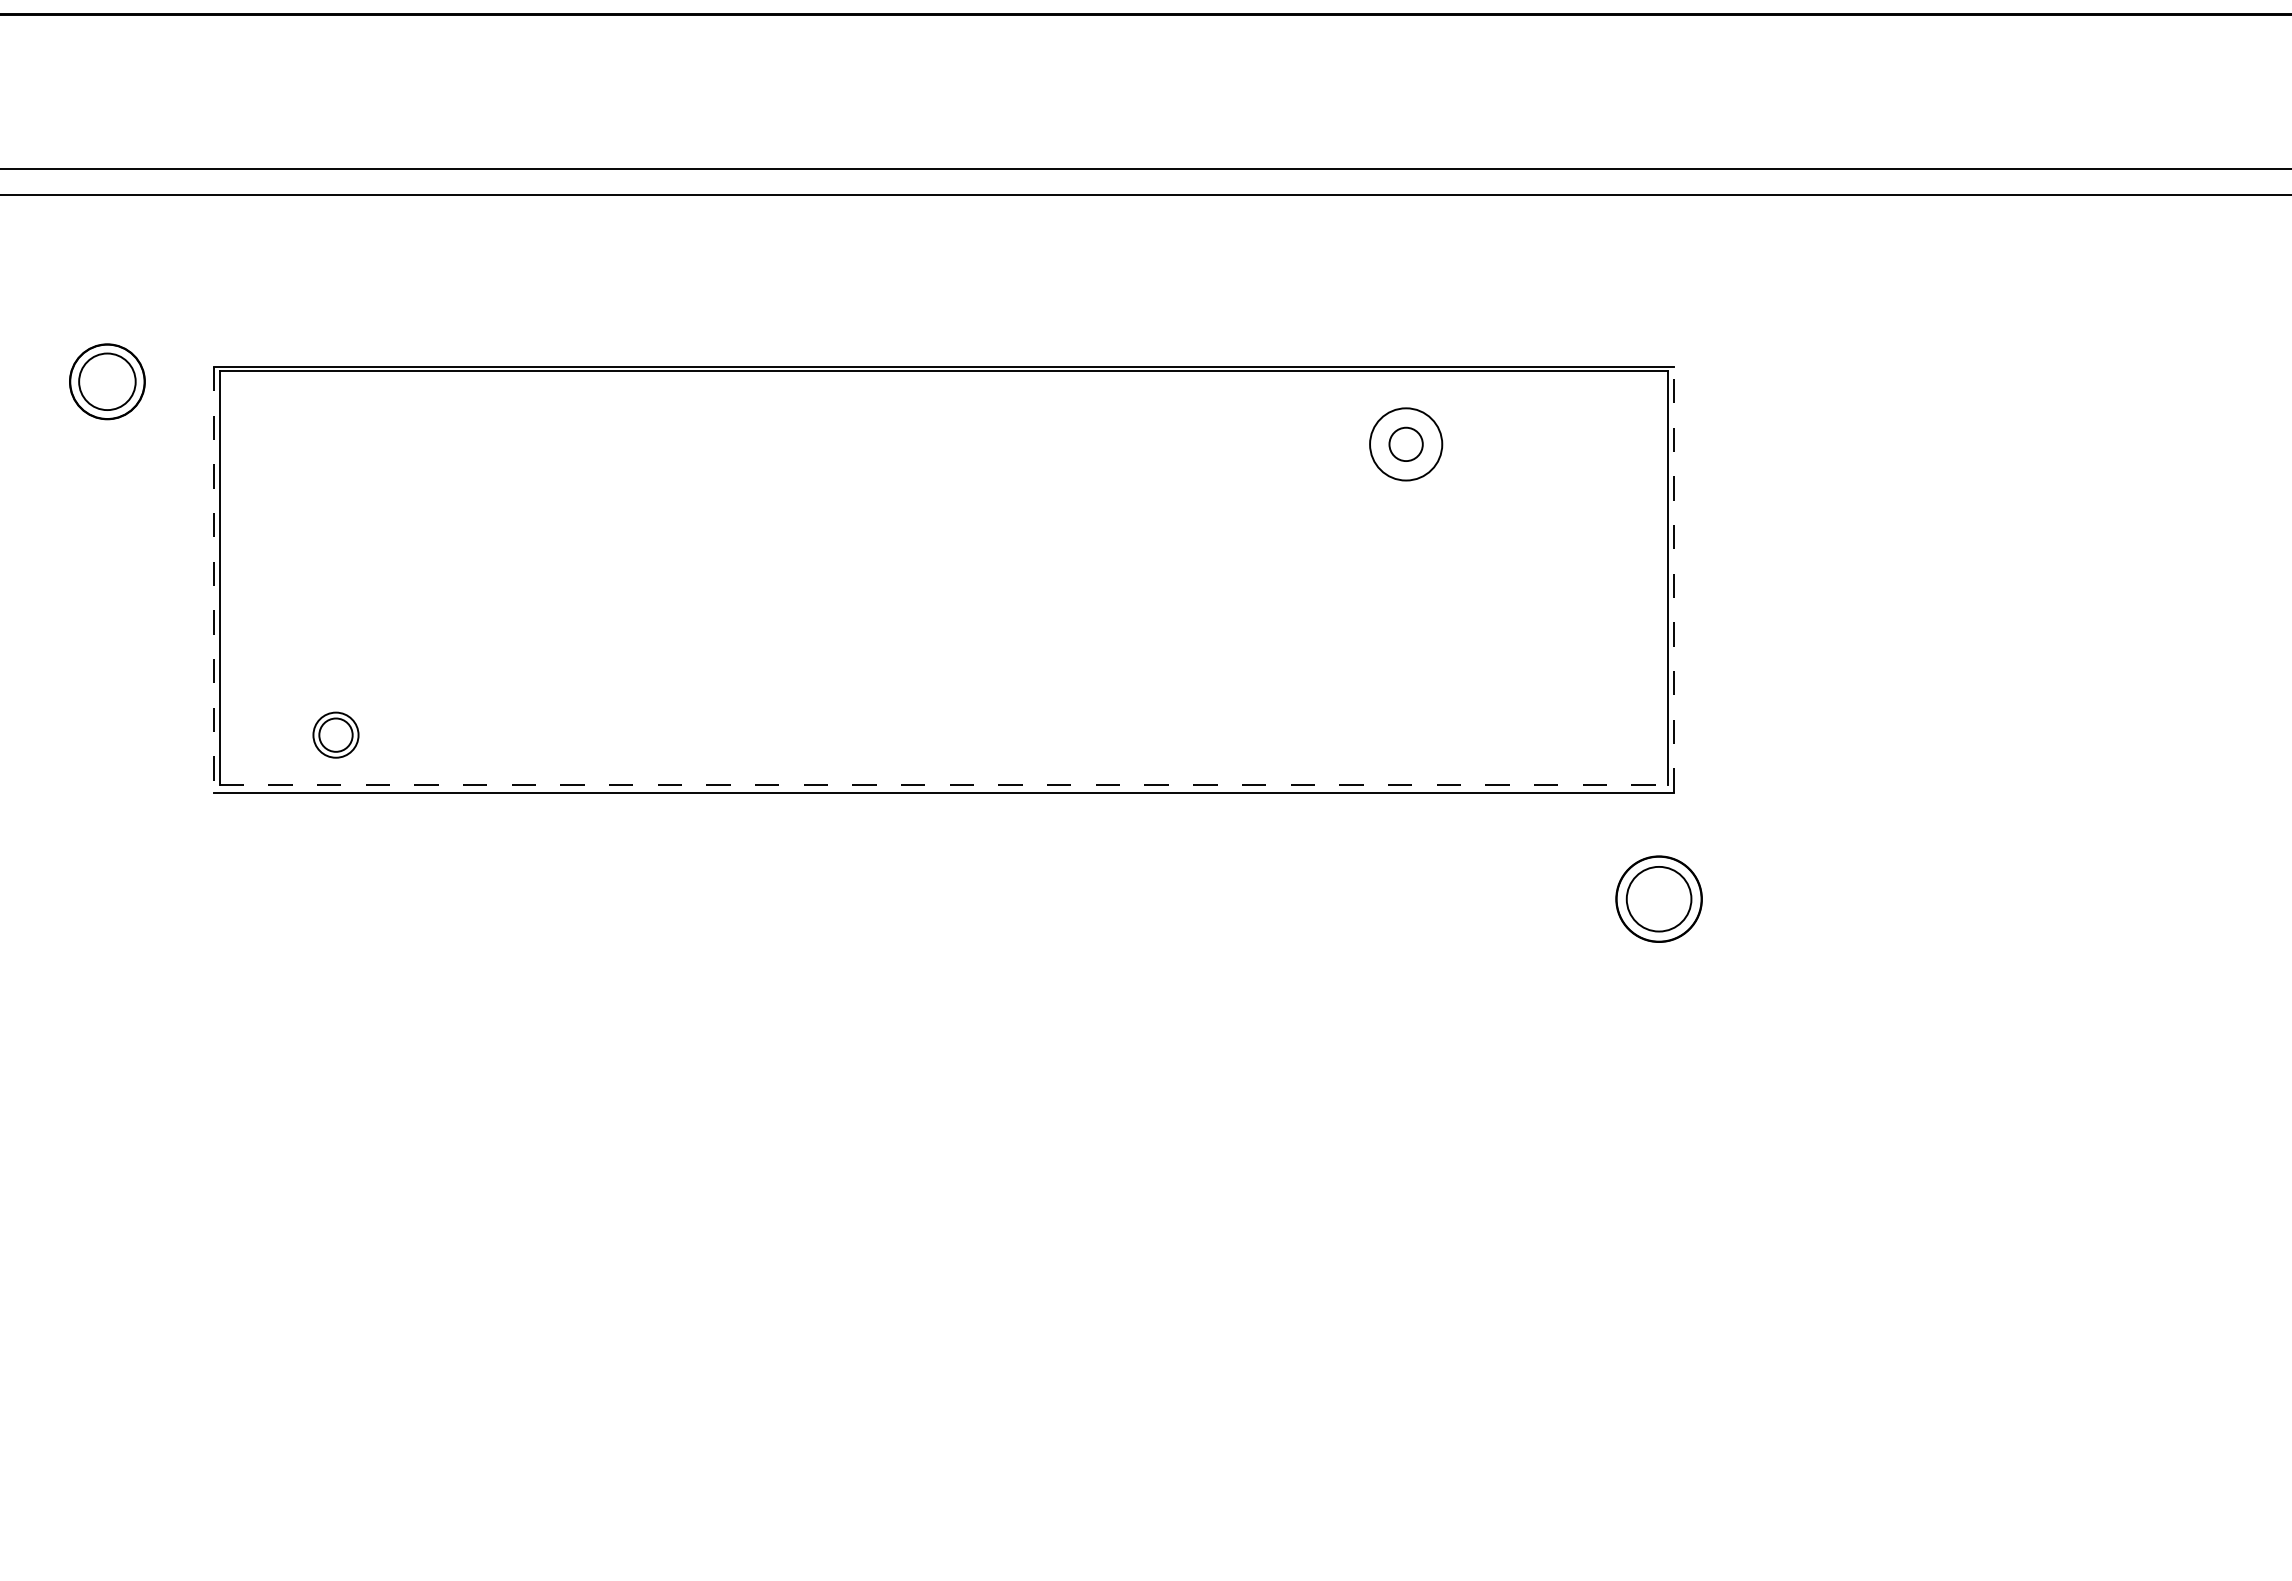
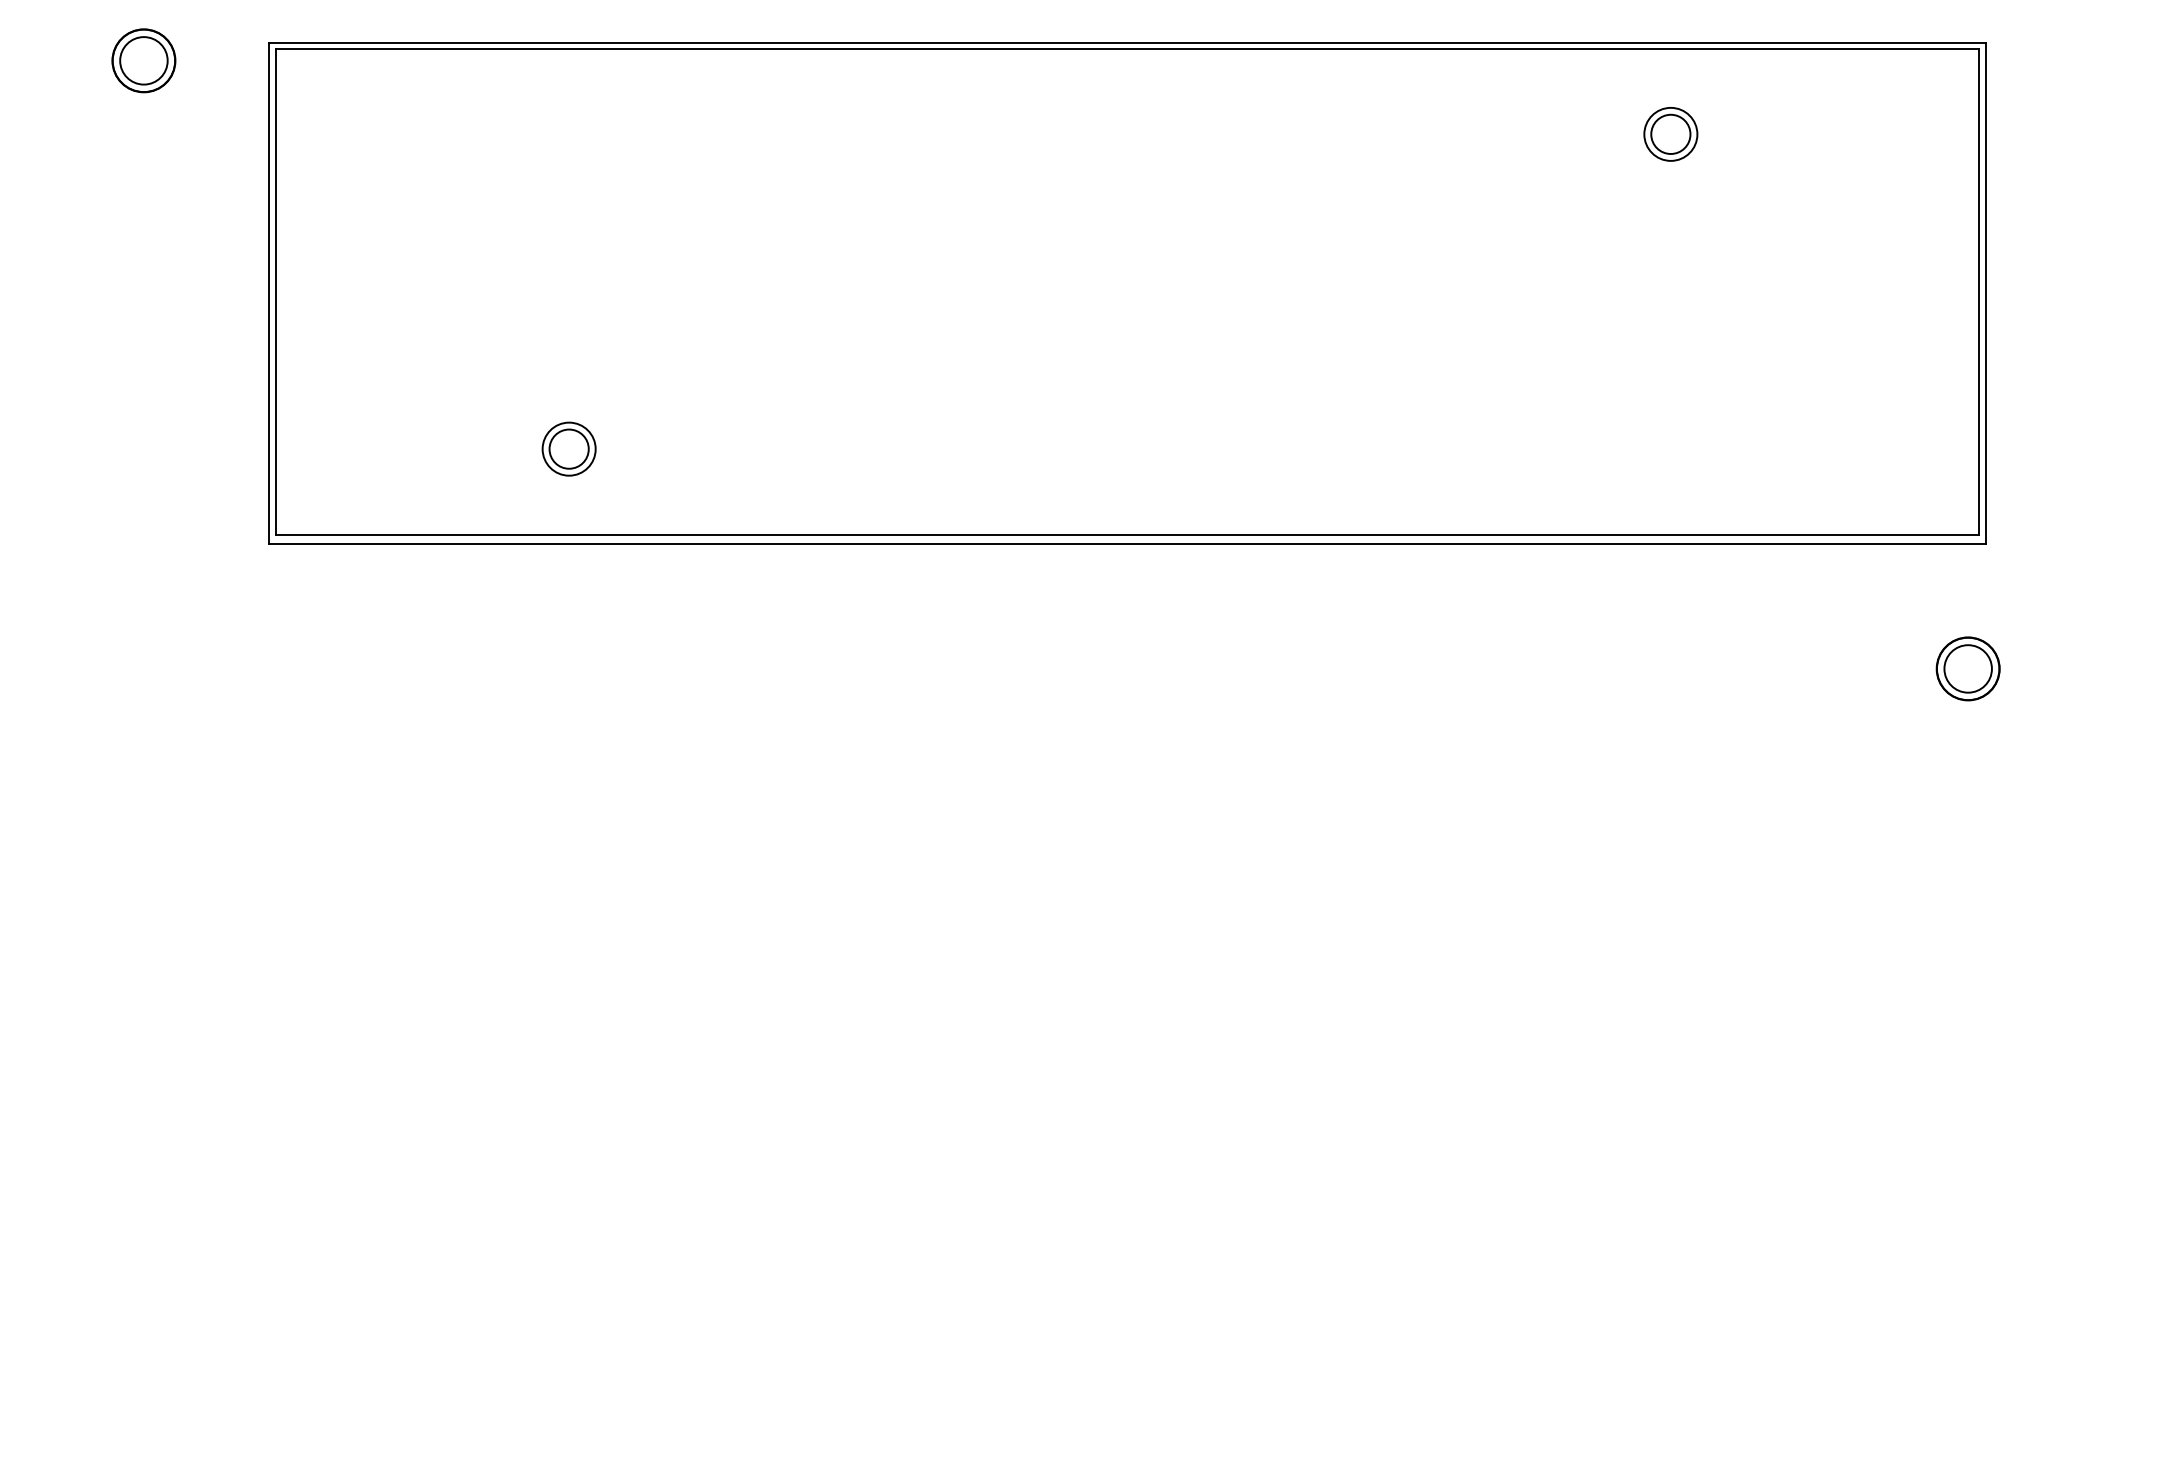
part: (106, 381) -> (142, 60), size x0.71
circle: (1405, 444) -> (1670, 134), size x0.62
line: (213, 579) -> (268, 293), dashed -> solid
line: (1674, 579) -> (1986, 293), dashed -> solid
part: (335, 734) -> (568, 448), moved
line: (944, 785) -> (1128, 535), dashed -> solid
part: (1658, 898) -> (1967, 668), size x0.62

